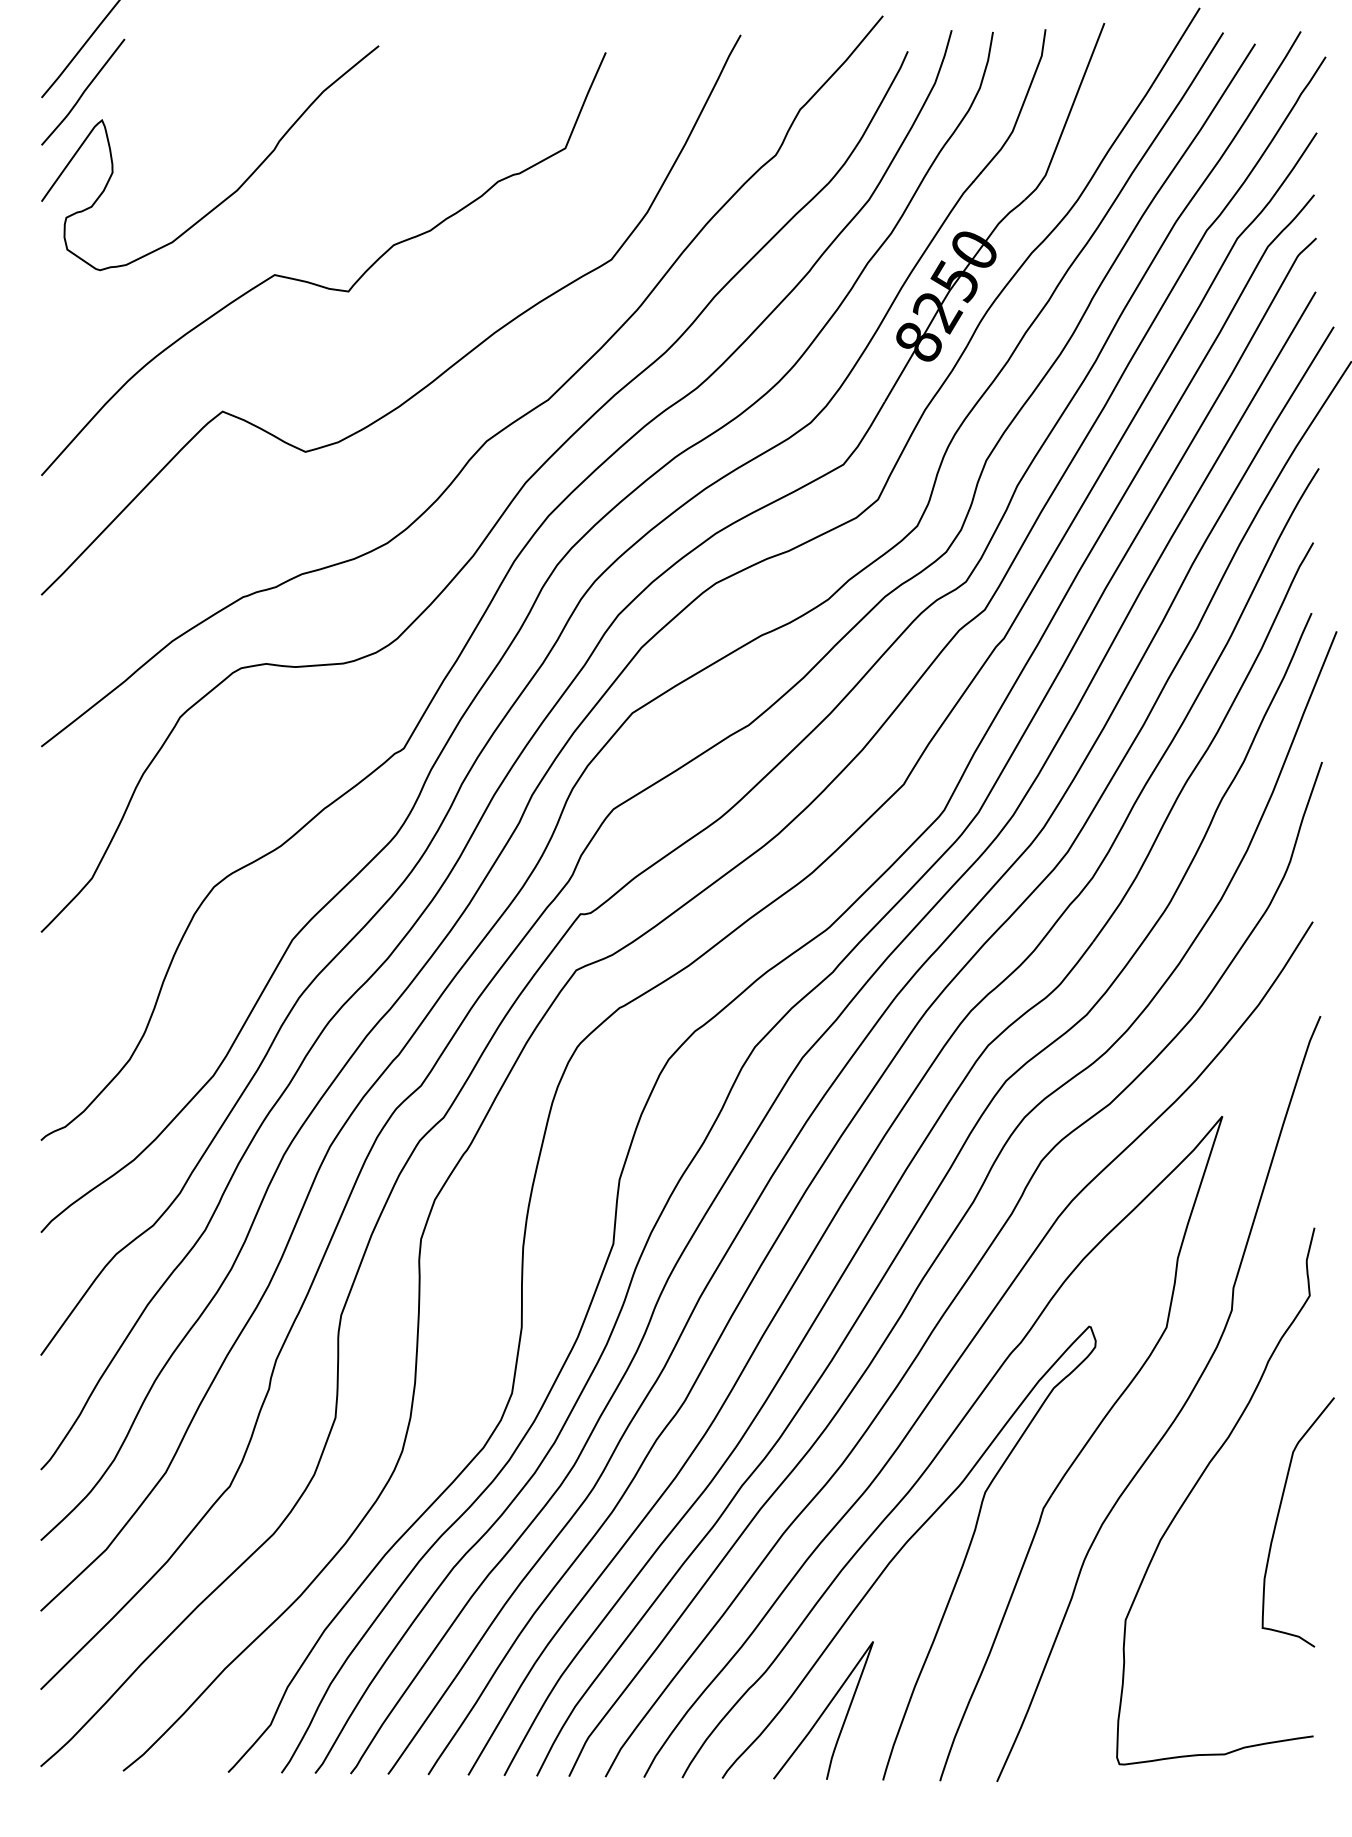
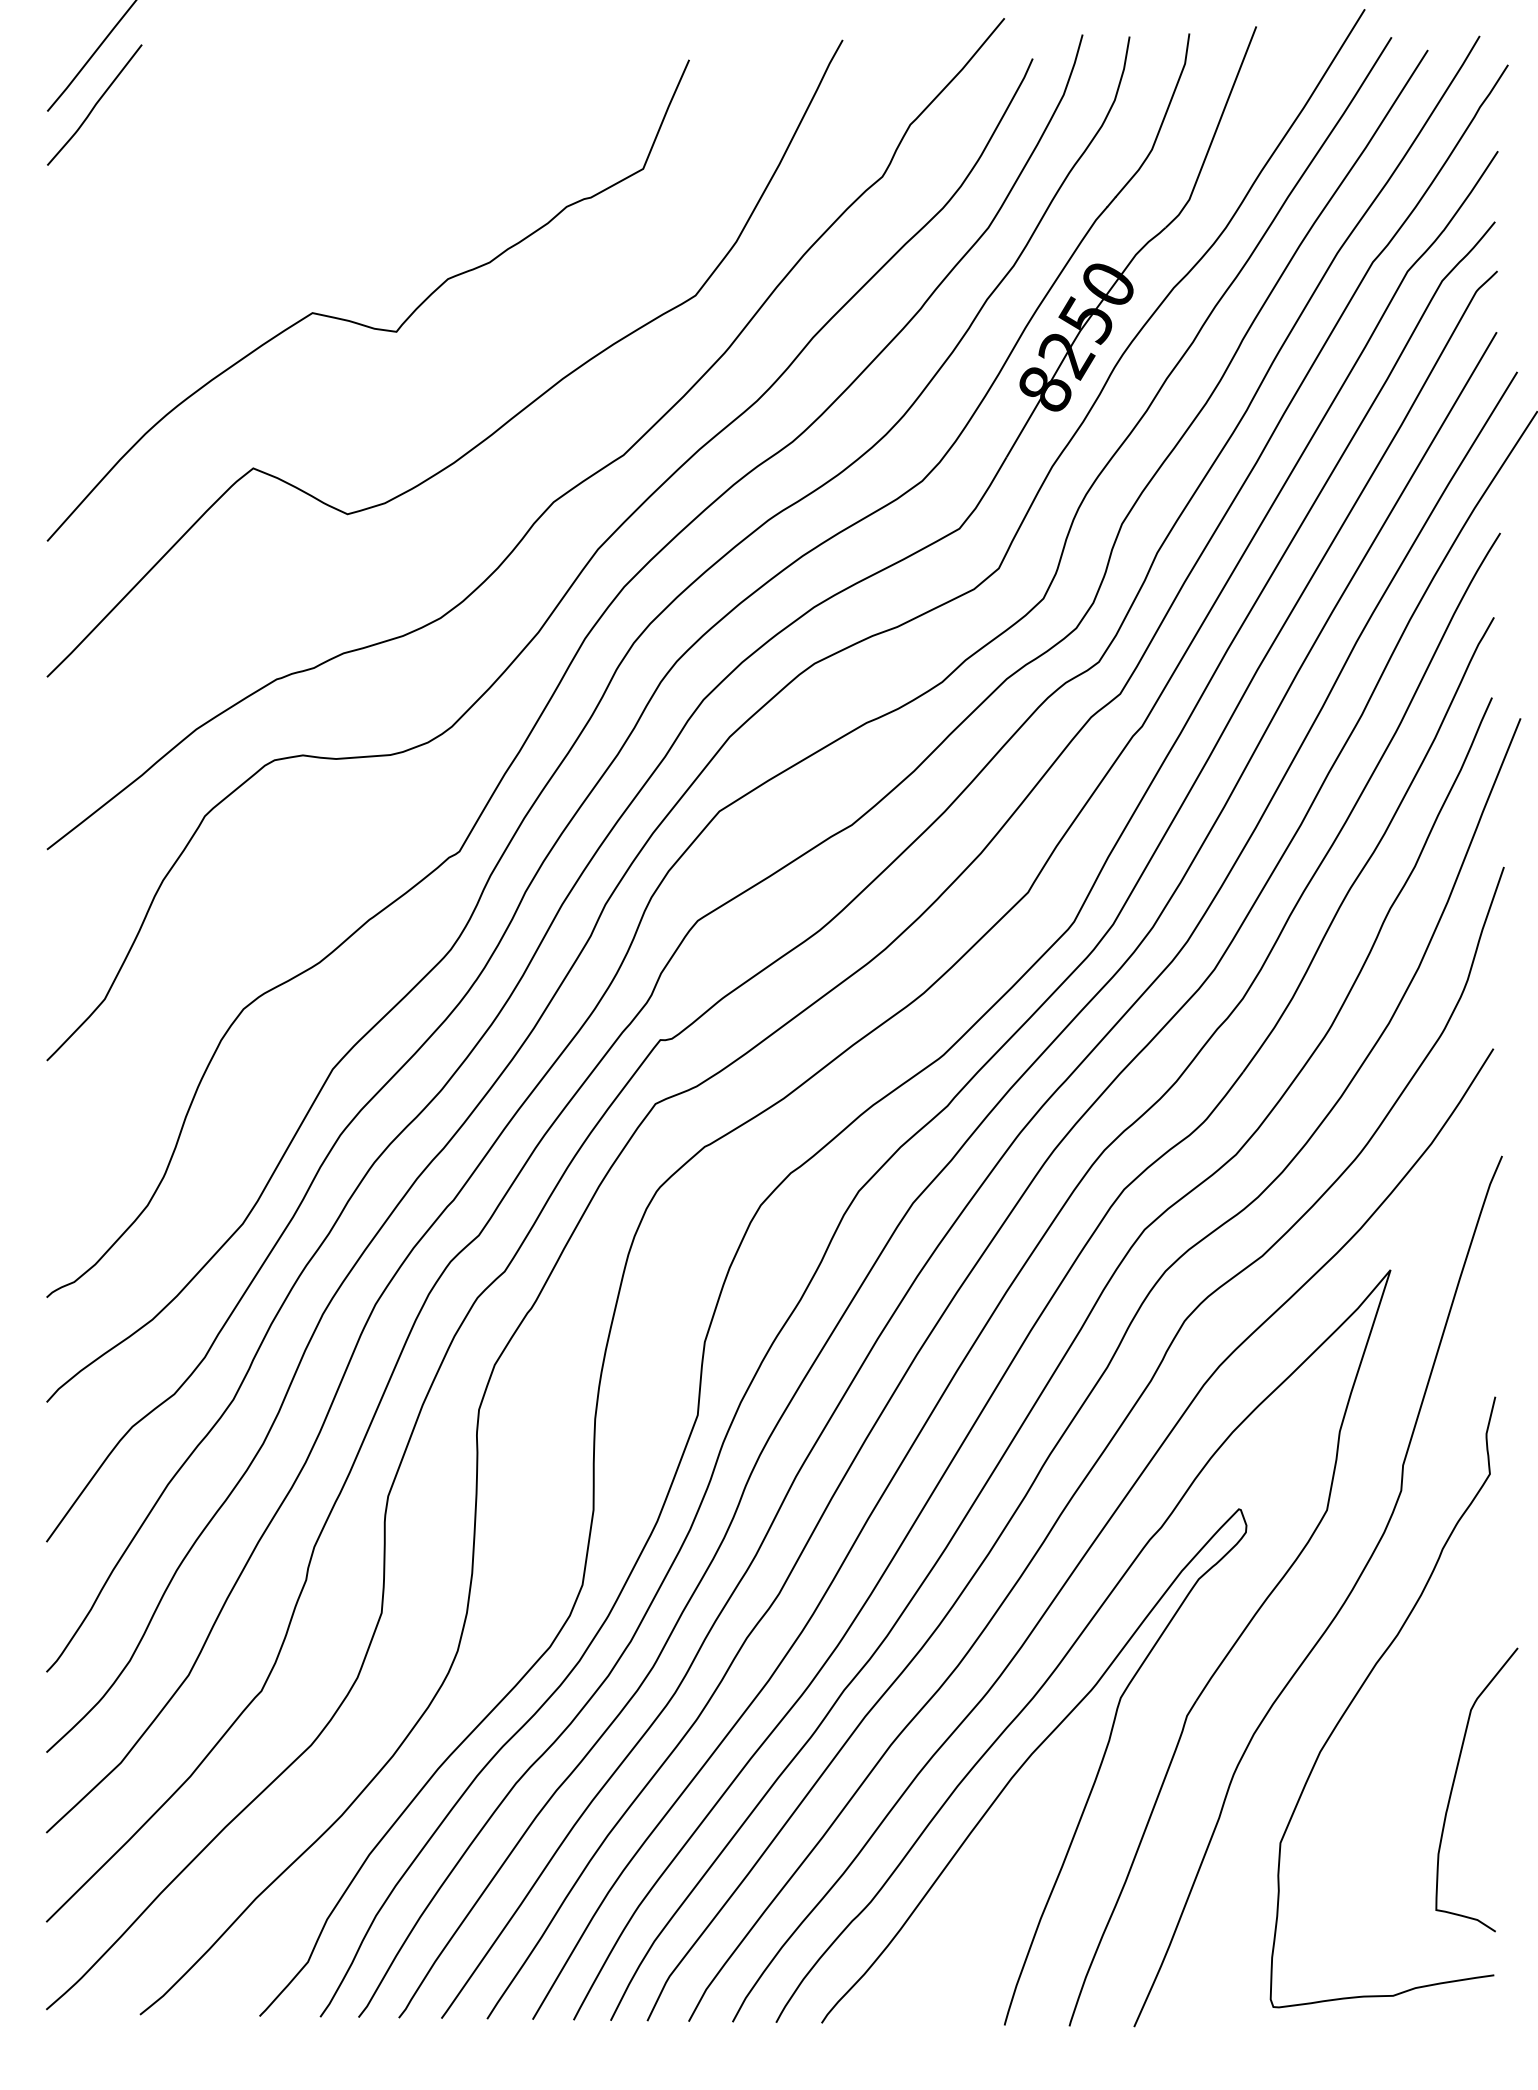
curve: (239, 186) -> (272, 212), removed
curve: (1278, 1518) -> (1454, 1785), moved
curve: (823, 1710) -> (936, 1945), removed

